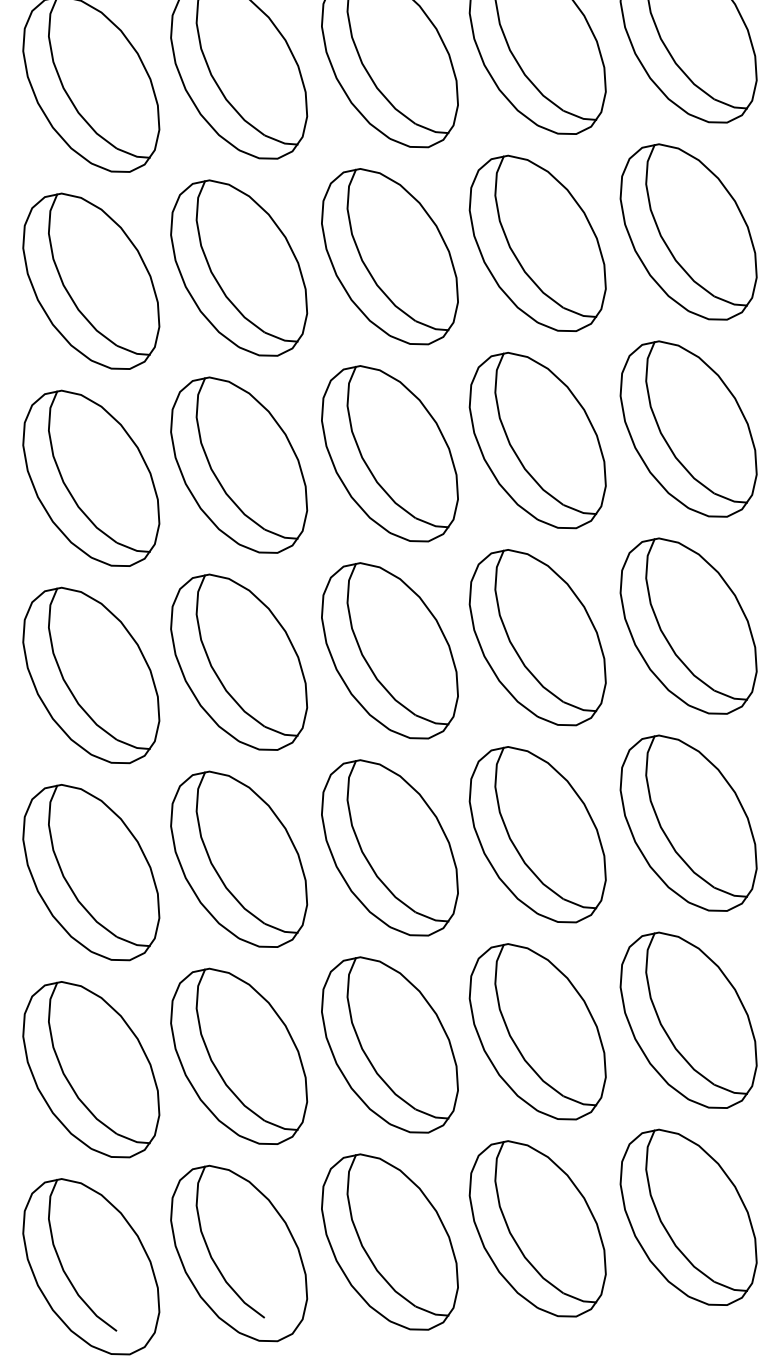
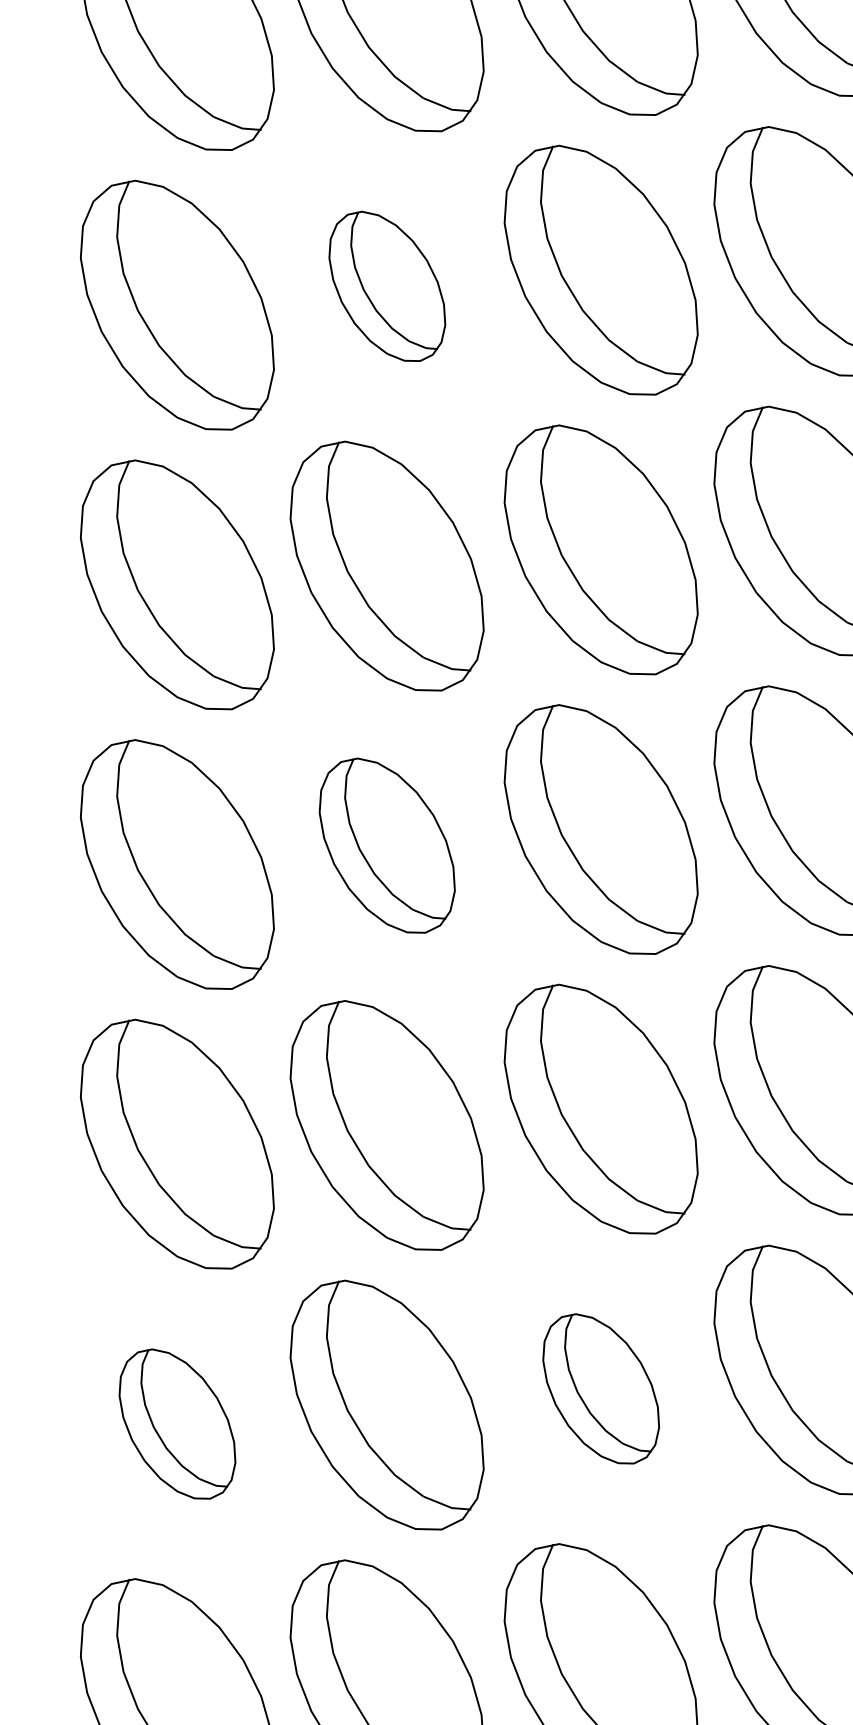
part: (239, 267) -> (387, 285), size x0.6
part: (239, 661) -> (387, 844), size x0.7
part: (389, 1044) -> (600, 1388), size x0.6
part: (91, 1069) -> (177, 1423), size x0.6

